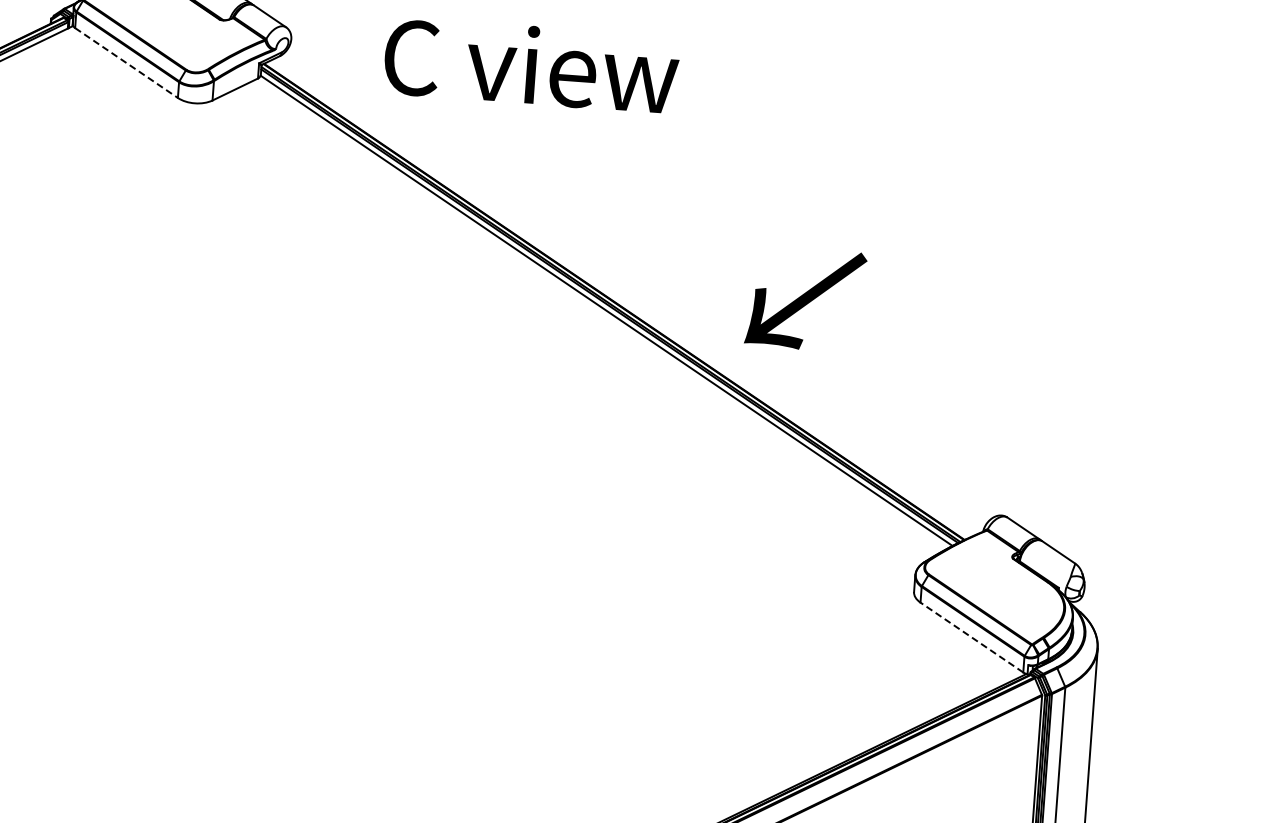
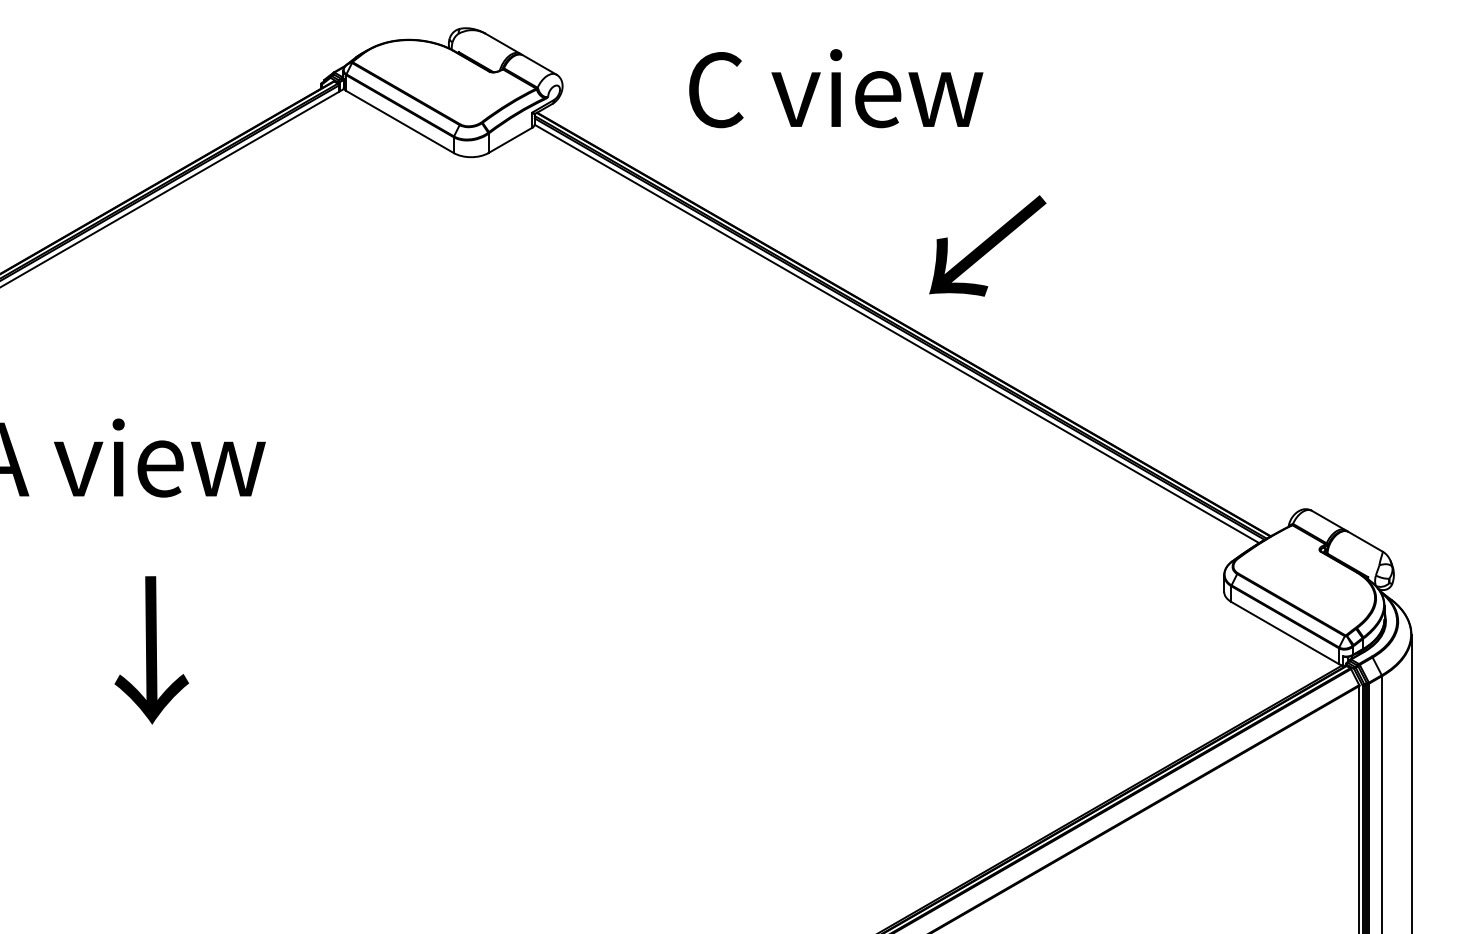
line: (126, 63) -> (400, 122), dashed -> solid
text: (531, 65) -> (836, 88), moved
text: (805, 298) -> (987, 245), moved
line: (971, 636) -> (1284, 632), dashed -> solid

